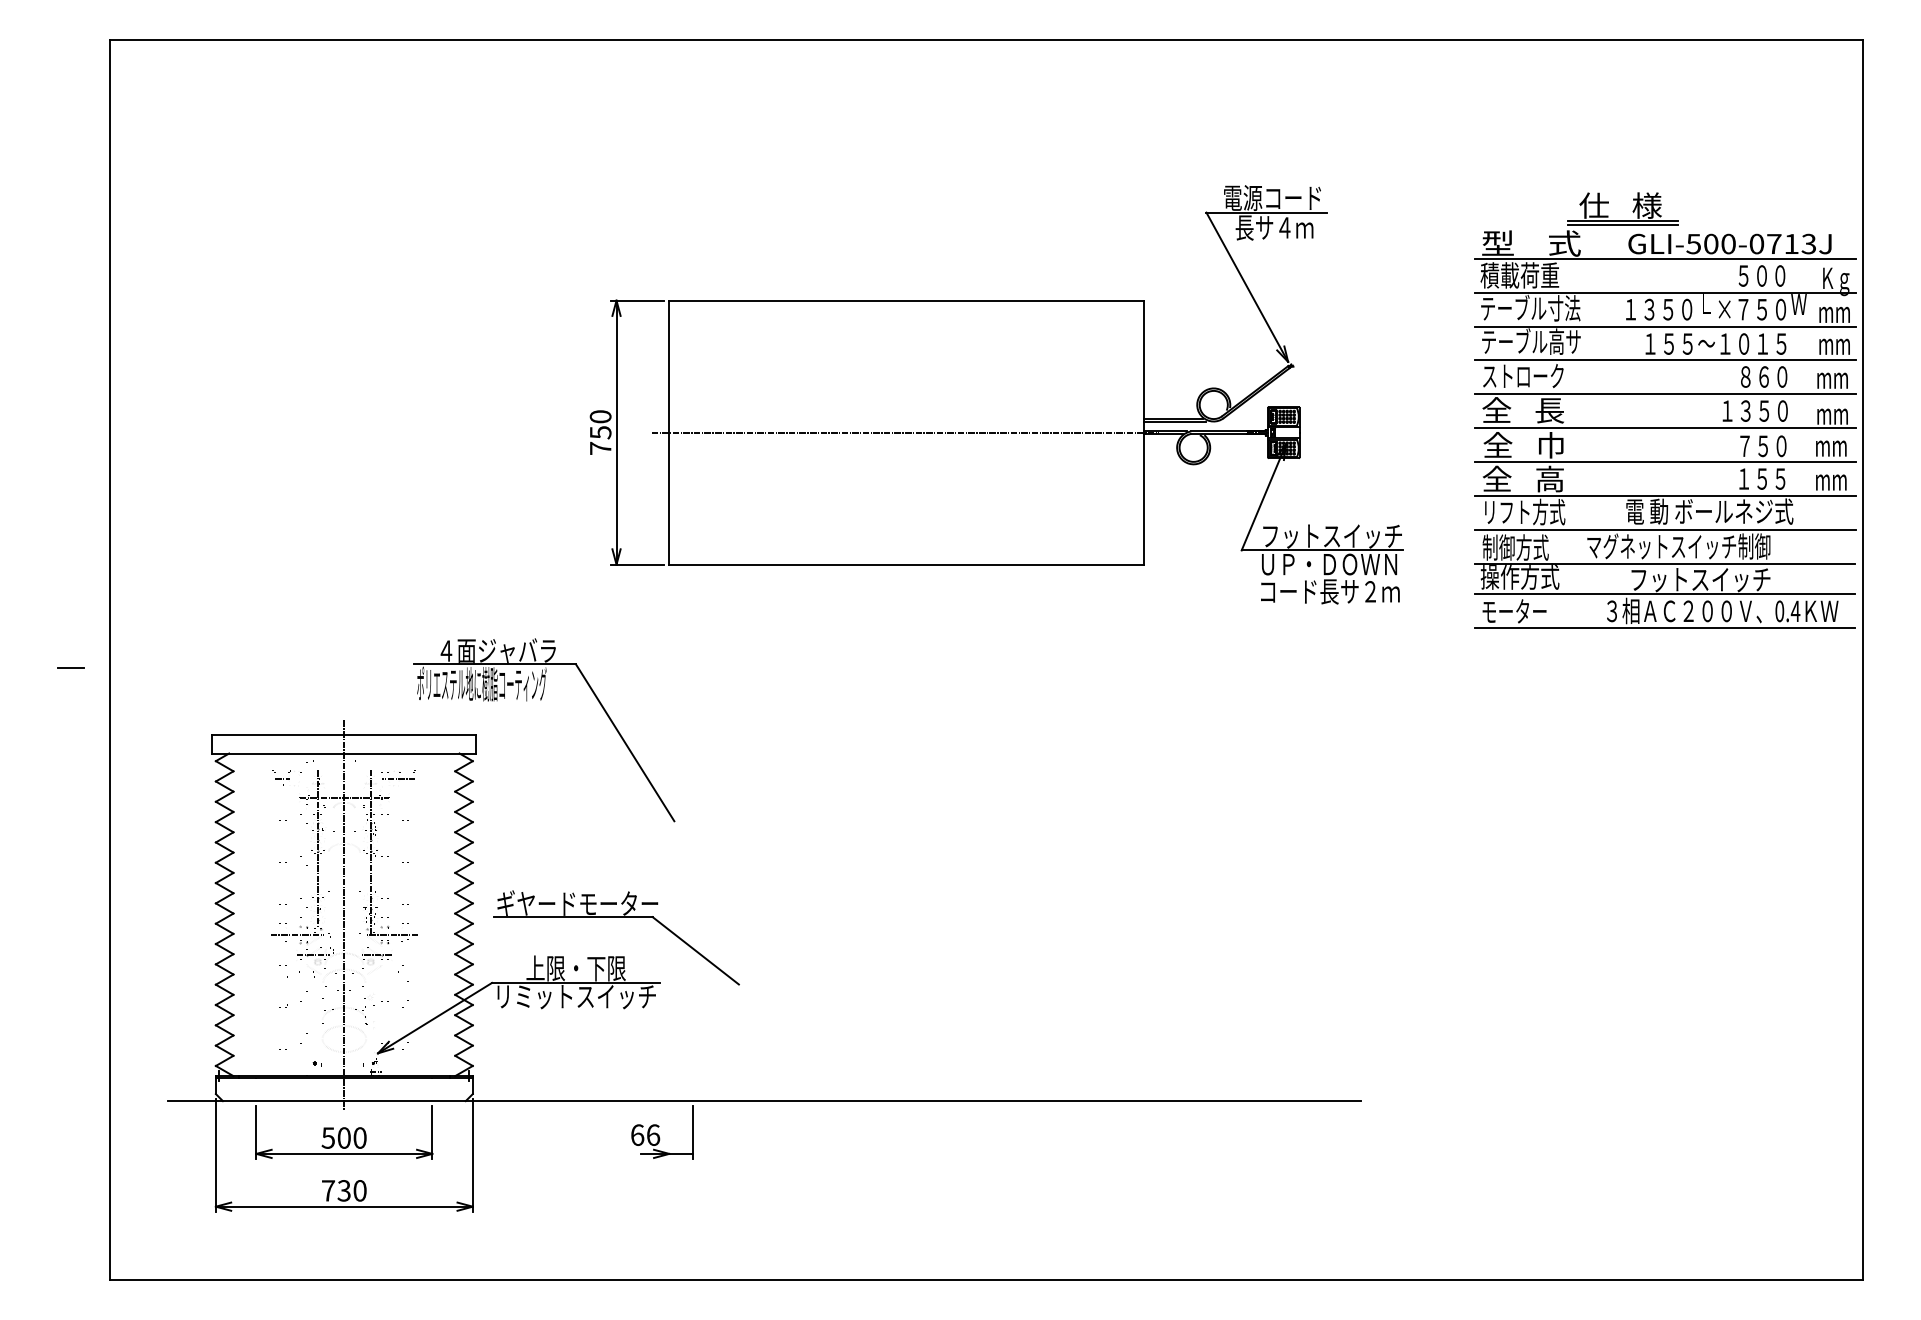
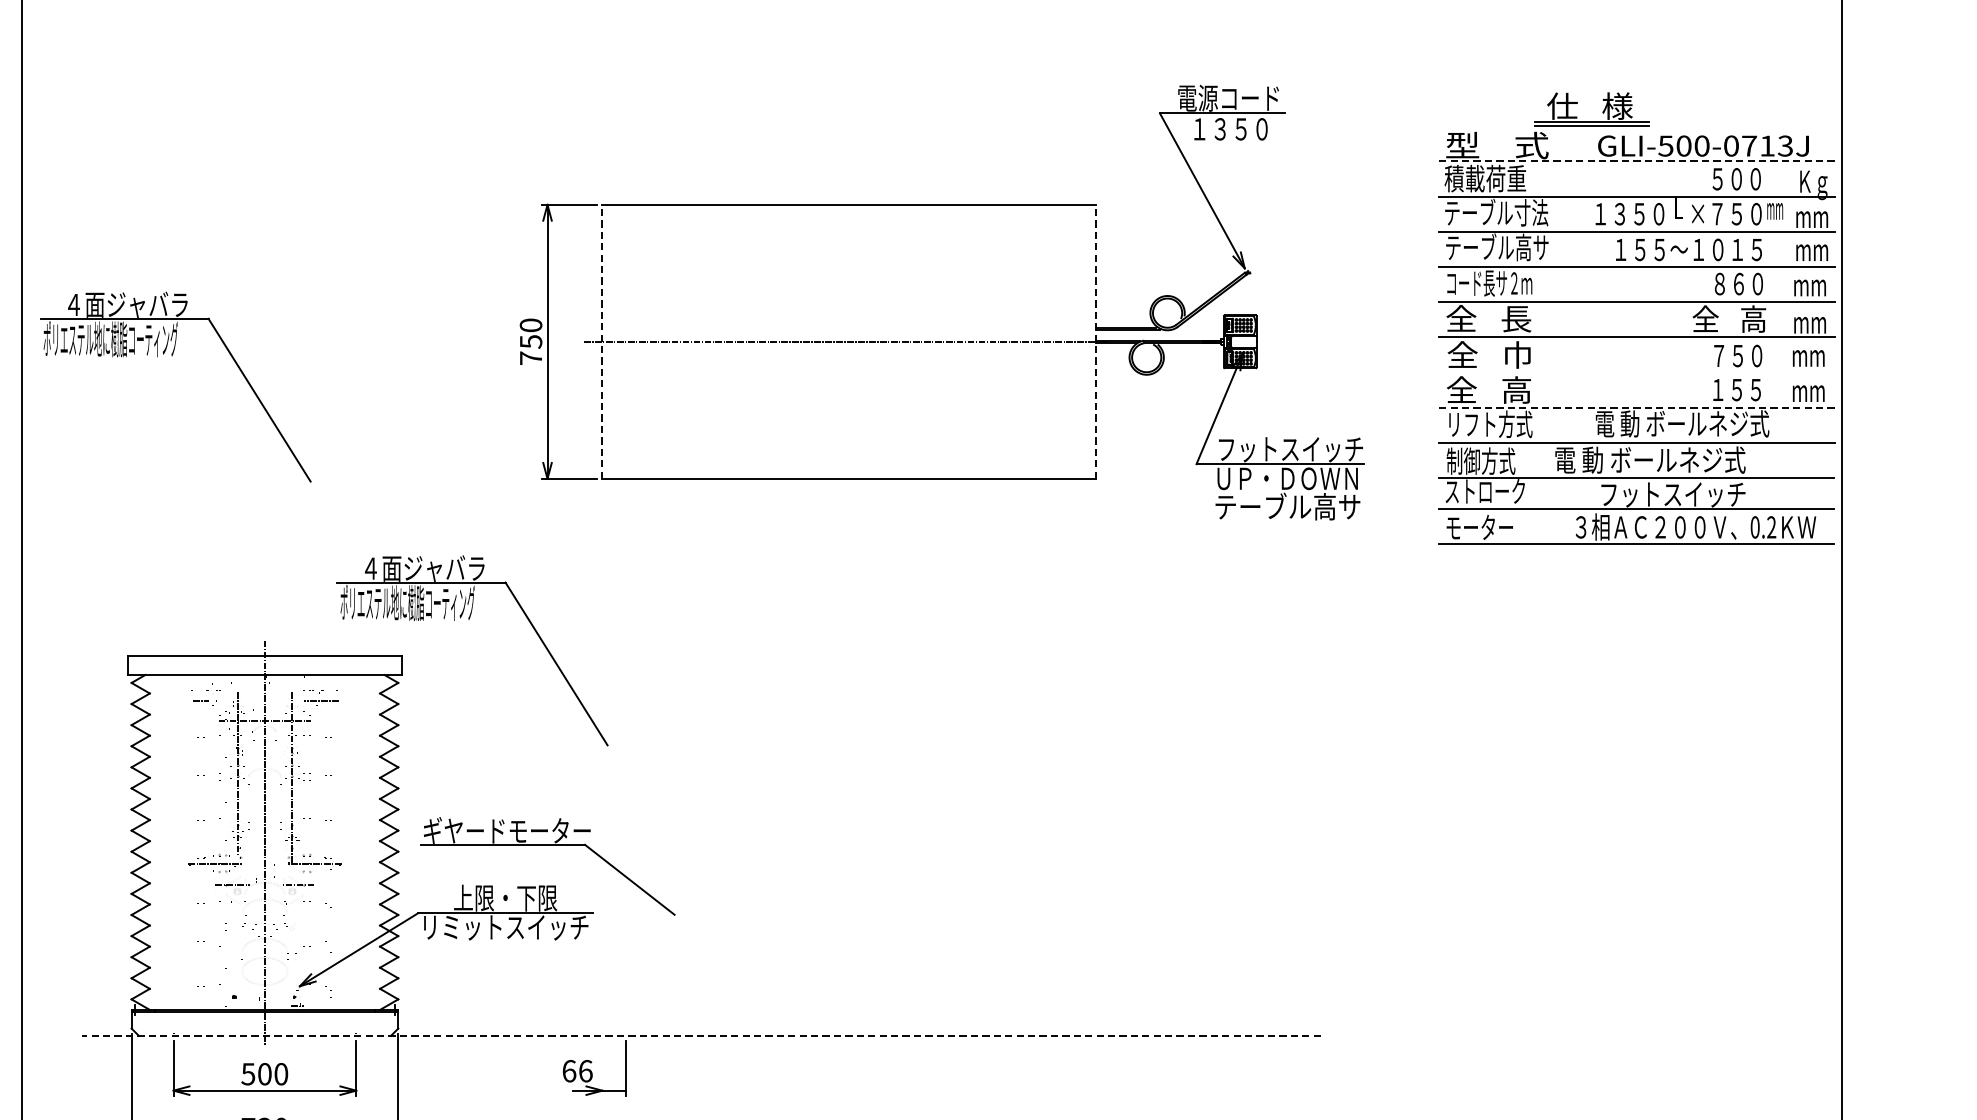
text: (1274, 227) -> (1230, 128), 長サ４ｍ -> １３５０
line: (1665, 258) -> (1636, 161), solid -> dashed
text: (1798, 304) -> (1774, 208), Ｗ -> mm
text: (1524, 376) -> (1490, 283), ストローク -> コード長サ２ｍ
text: (1754, 410) -> (1728, 318), １３５０ -> 全   高
line: (669, 432) -> (602, 341), solid -> dashed
line: (1144, 432) -> (1095, 341), solid -> dashed
part: (255, 446) -> (172, 356), added
line: (1665, 462) -> (1636, 372), removed
line: (1665, 495) -> (1636, 407), solid -> dashed
text: (1678, 546) -> (1650, 460), マグネットスイッチ制御 -> 電 動 ボールネジ式
text: (1519, 577) -> (1484, 492), 操作方式 -> ストローク
text: (1329, 591) -> (1287, 506), コード長サ２ｍ -> テーブル高サ
text: (1795, 610) -> (1771, 526), 0.4 -> 0.2
line: (764, 1101) -> (701, 1036), solid -> dashed

